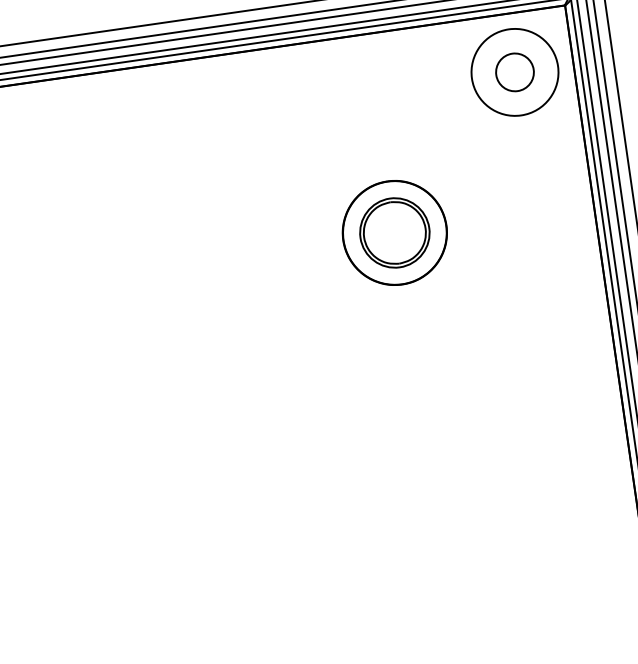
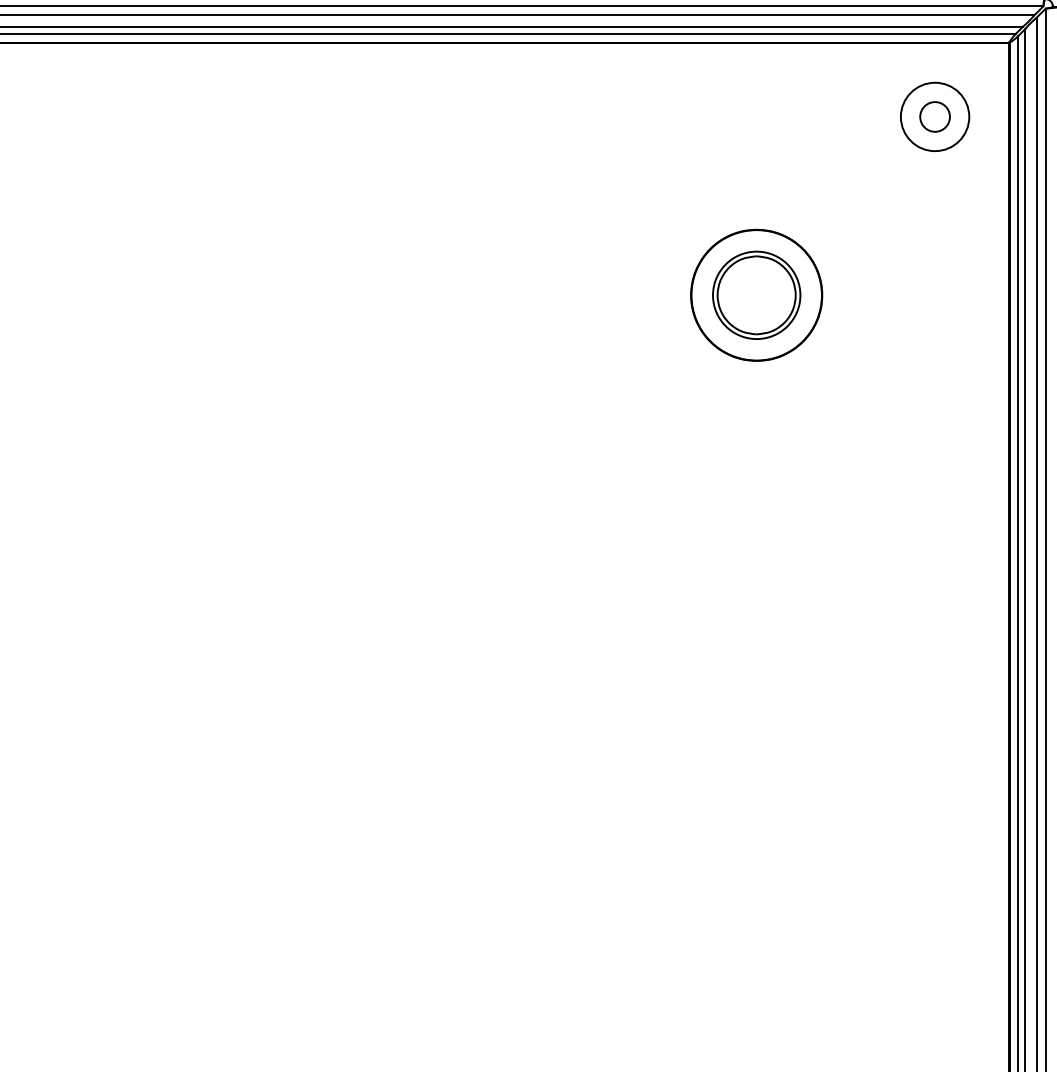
circle: (514, 72) -> (934, 116), size x0.62
circle: (514, 72) -> (934, 116), size x0.62

